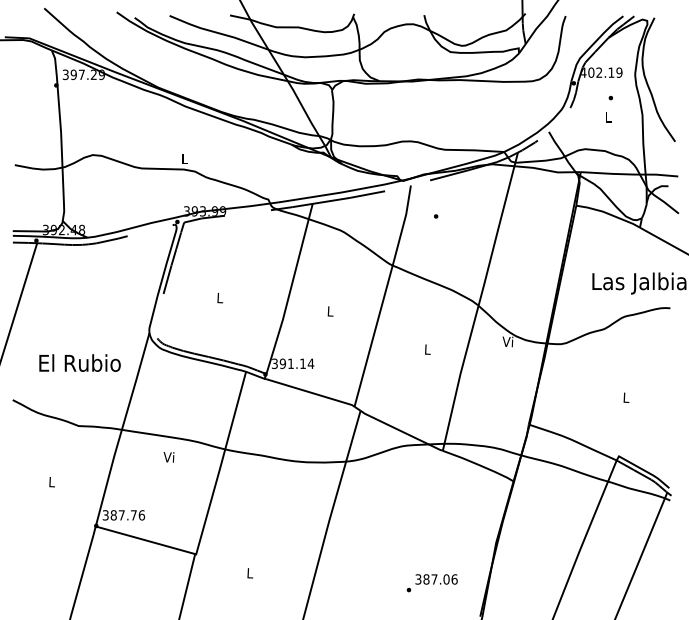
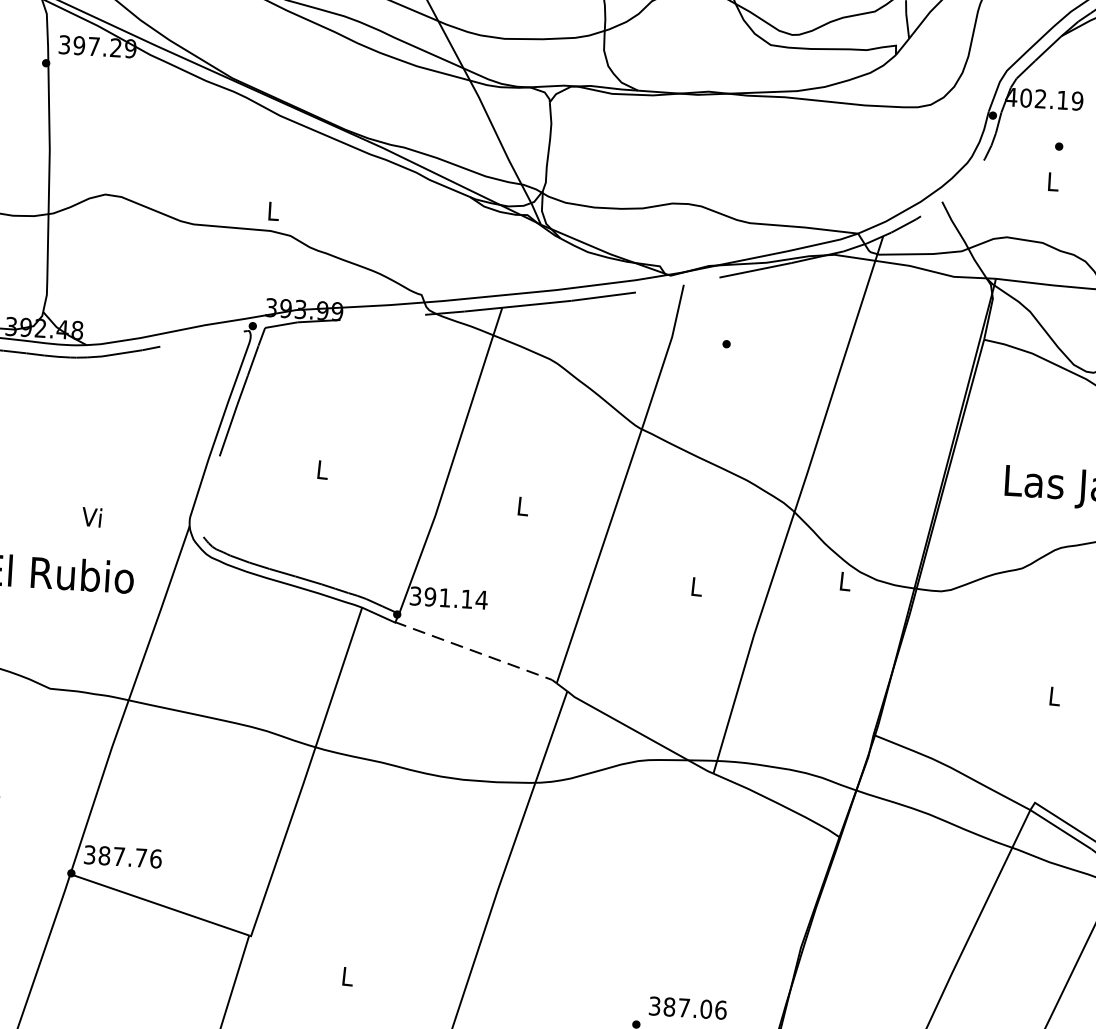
text: (507, 341) -> (843, 580), Vi -> L
line: (310, 392) -> (477, 652), solid -> dashed
text: (168, 457) -> (91, 517), moved

